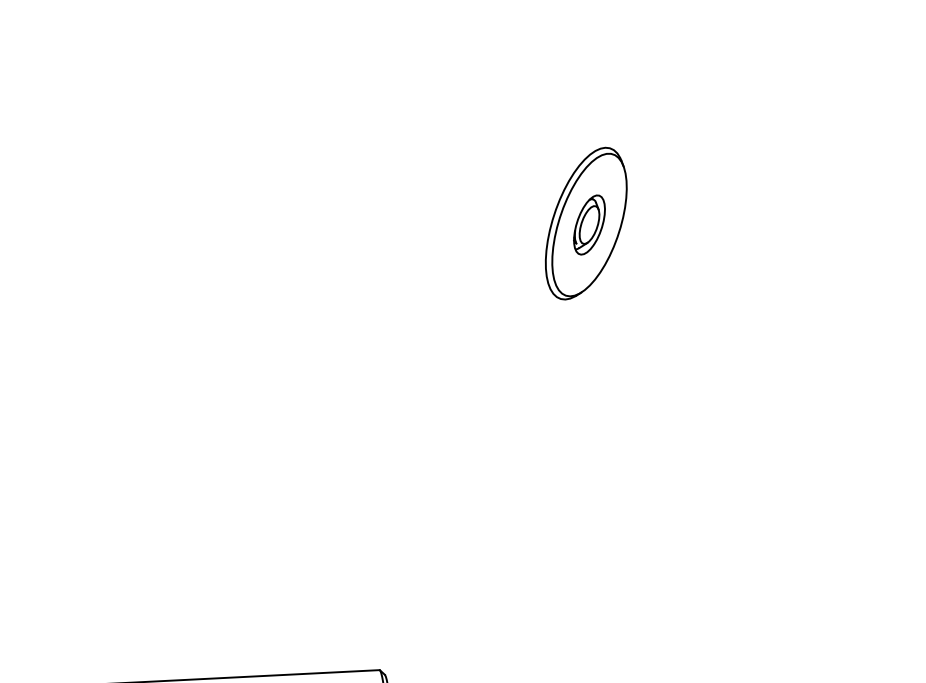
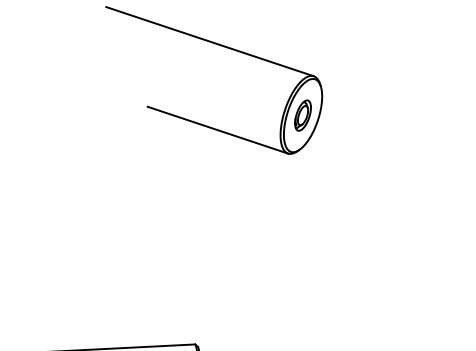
line: (407, 80) -> (209, 41), added
line: (423, 252) -> (217, 129), added

